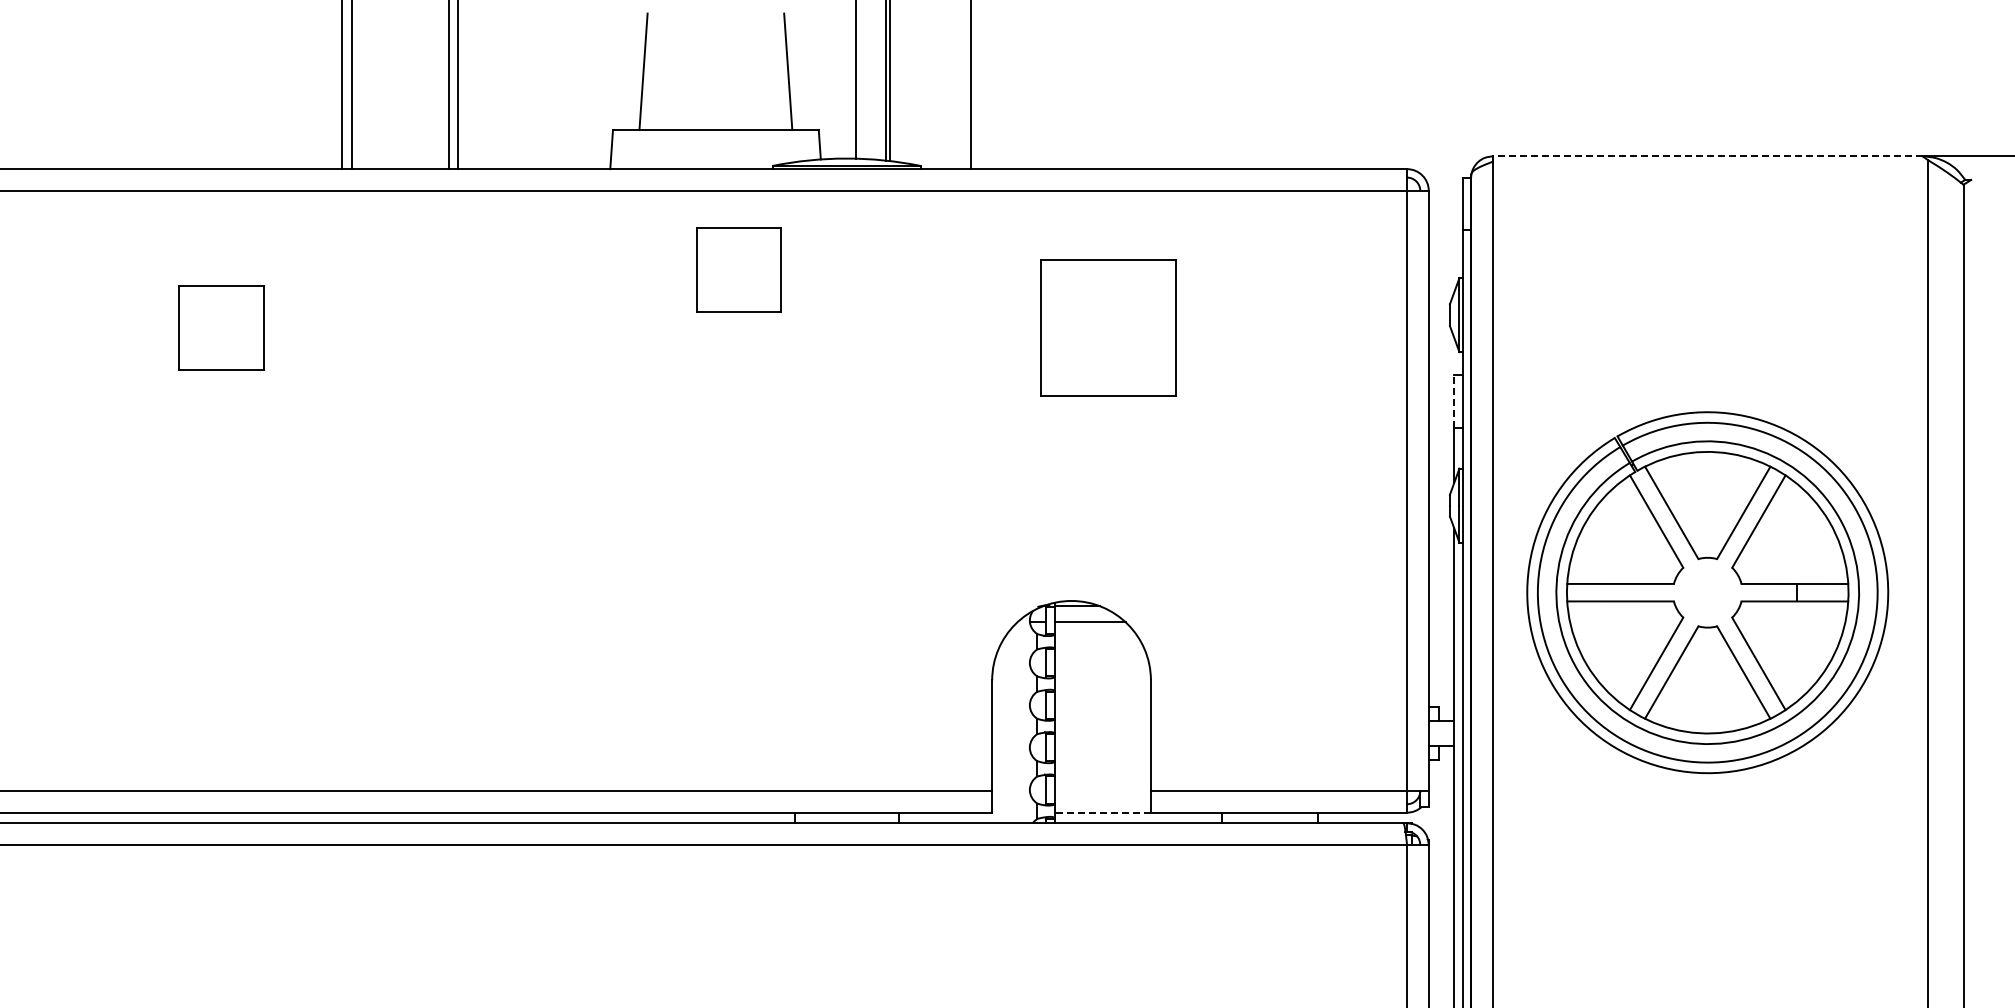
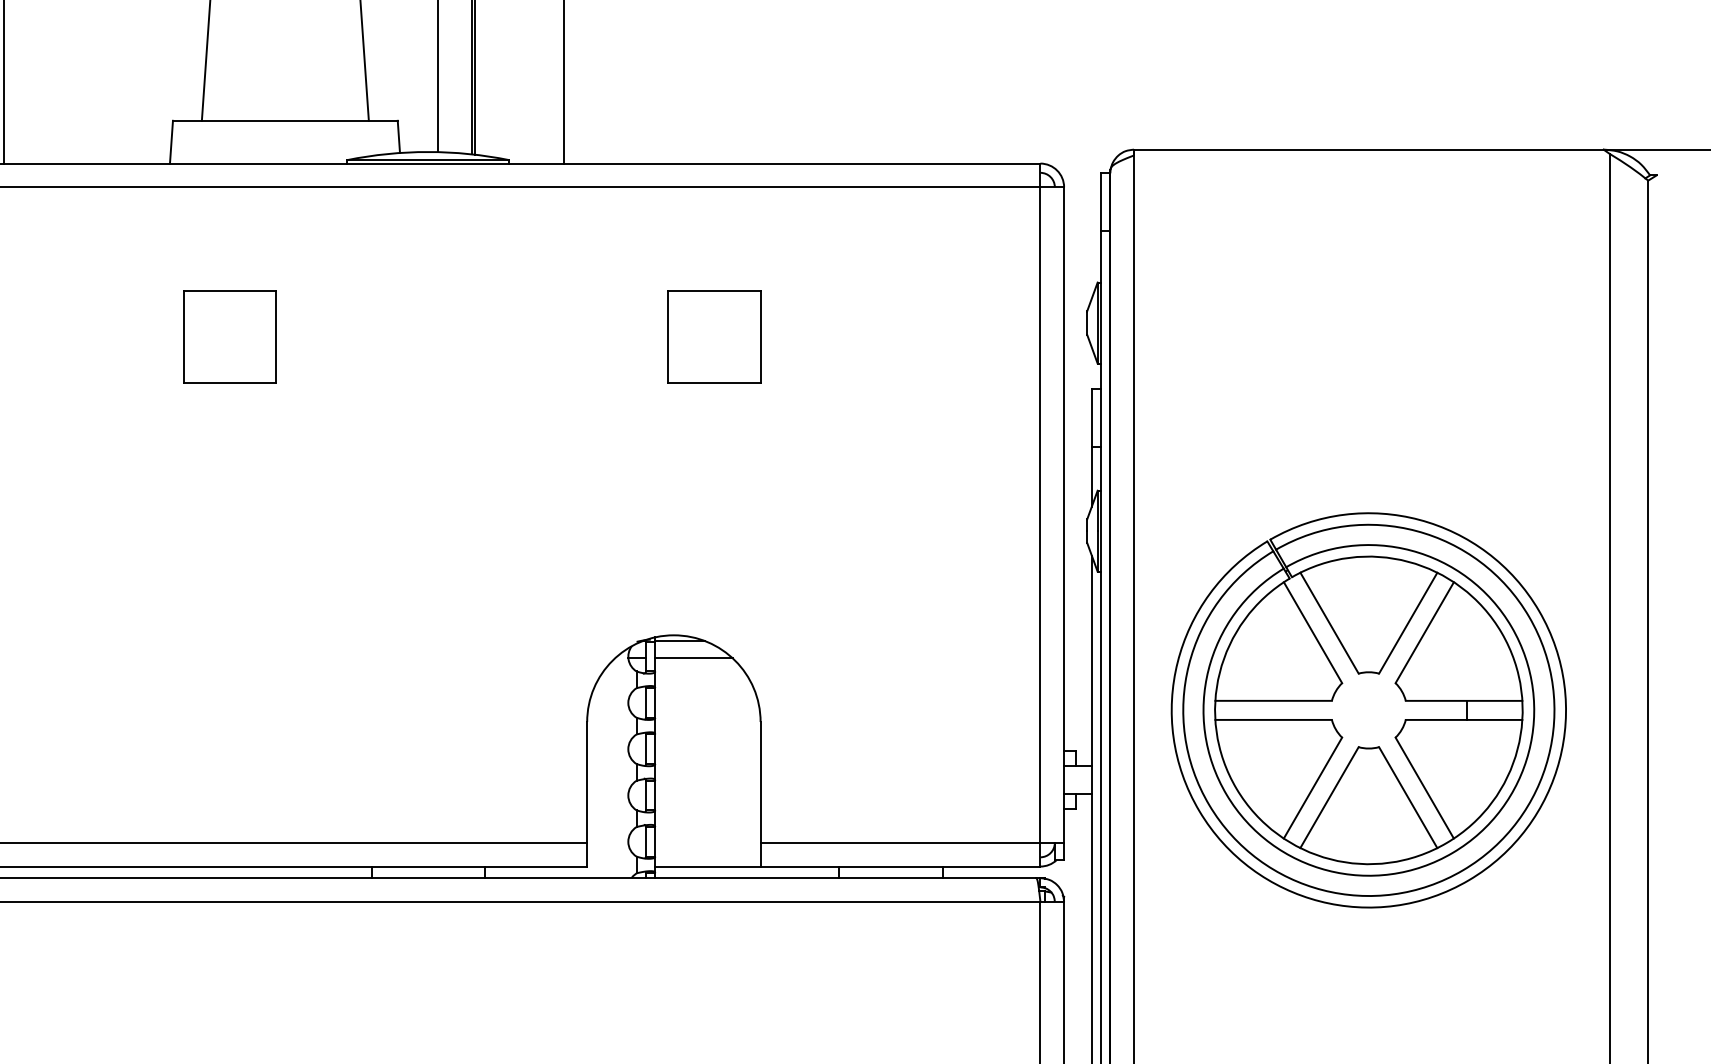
line: (1707, 156) -> (1368, 149), dashed -> solid
part: (738, 269) -> (229, 336), moved
part: (1108, 327) -> (714, 336), size x0.62
line: (1454, 401) -> (1092, 417), dashed -> solid
part: (1707, 592) -> (1368, 710), moved
line: (1102, 812) -> (707, 866), dashed -> solid

